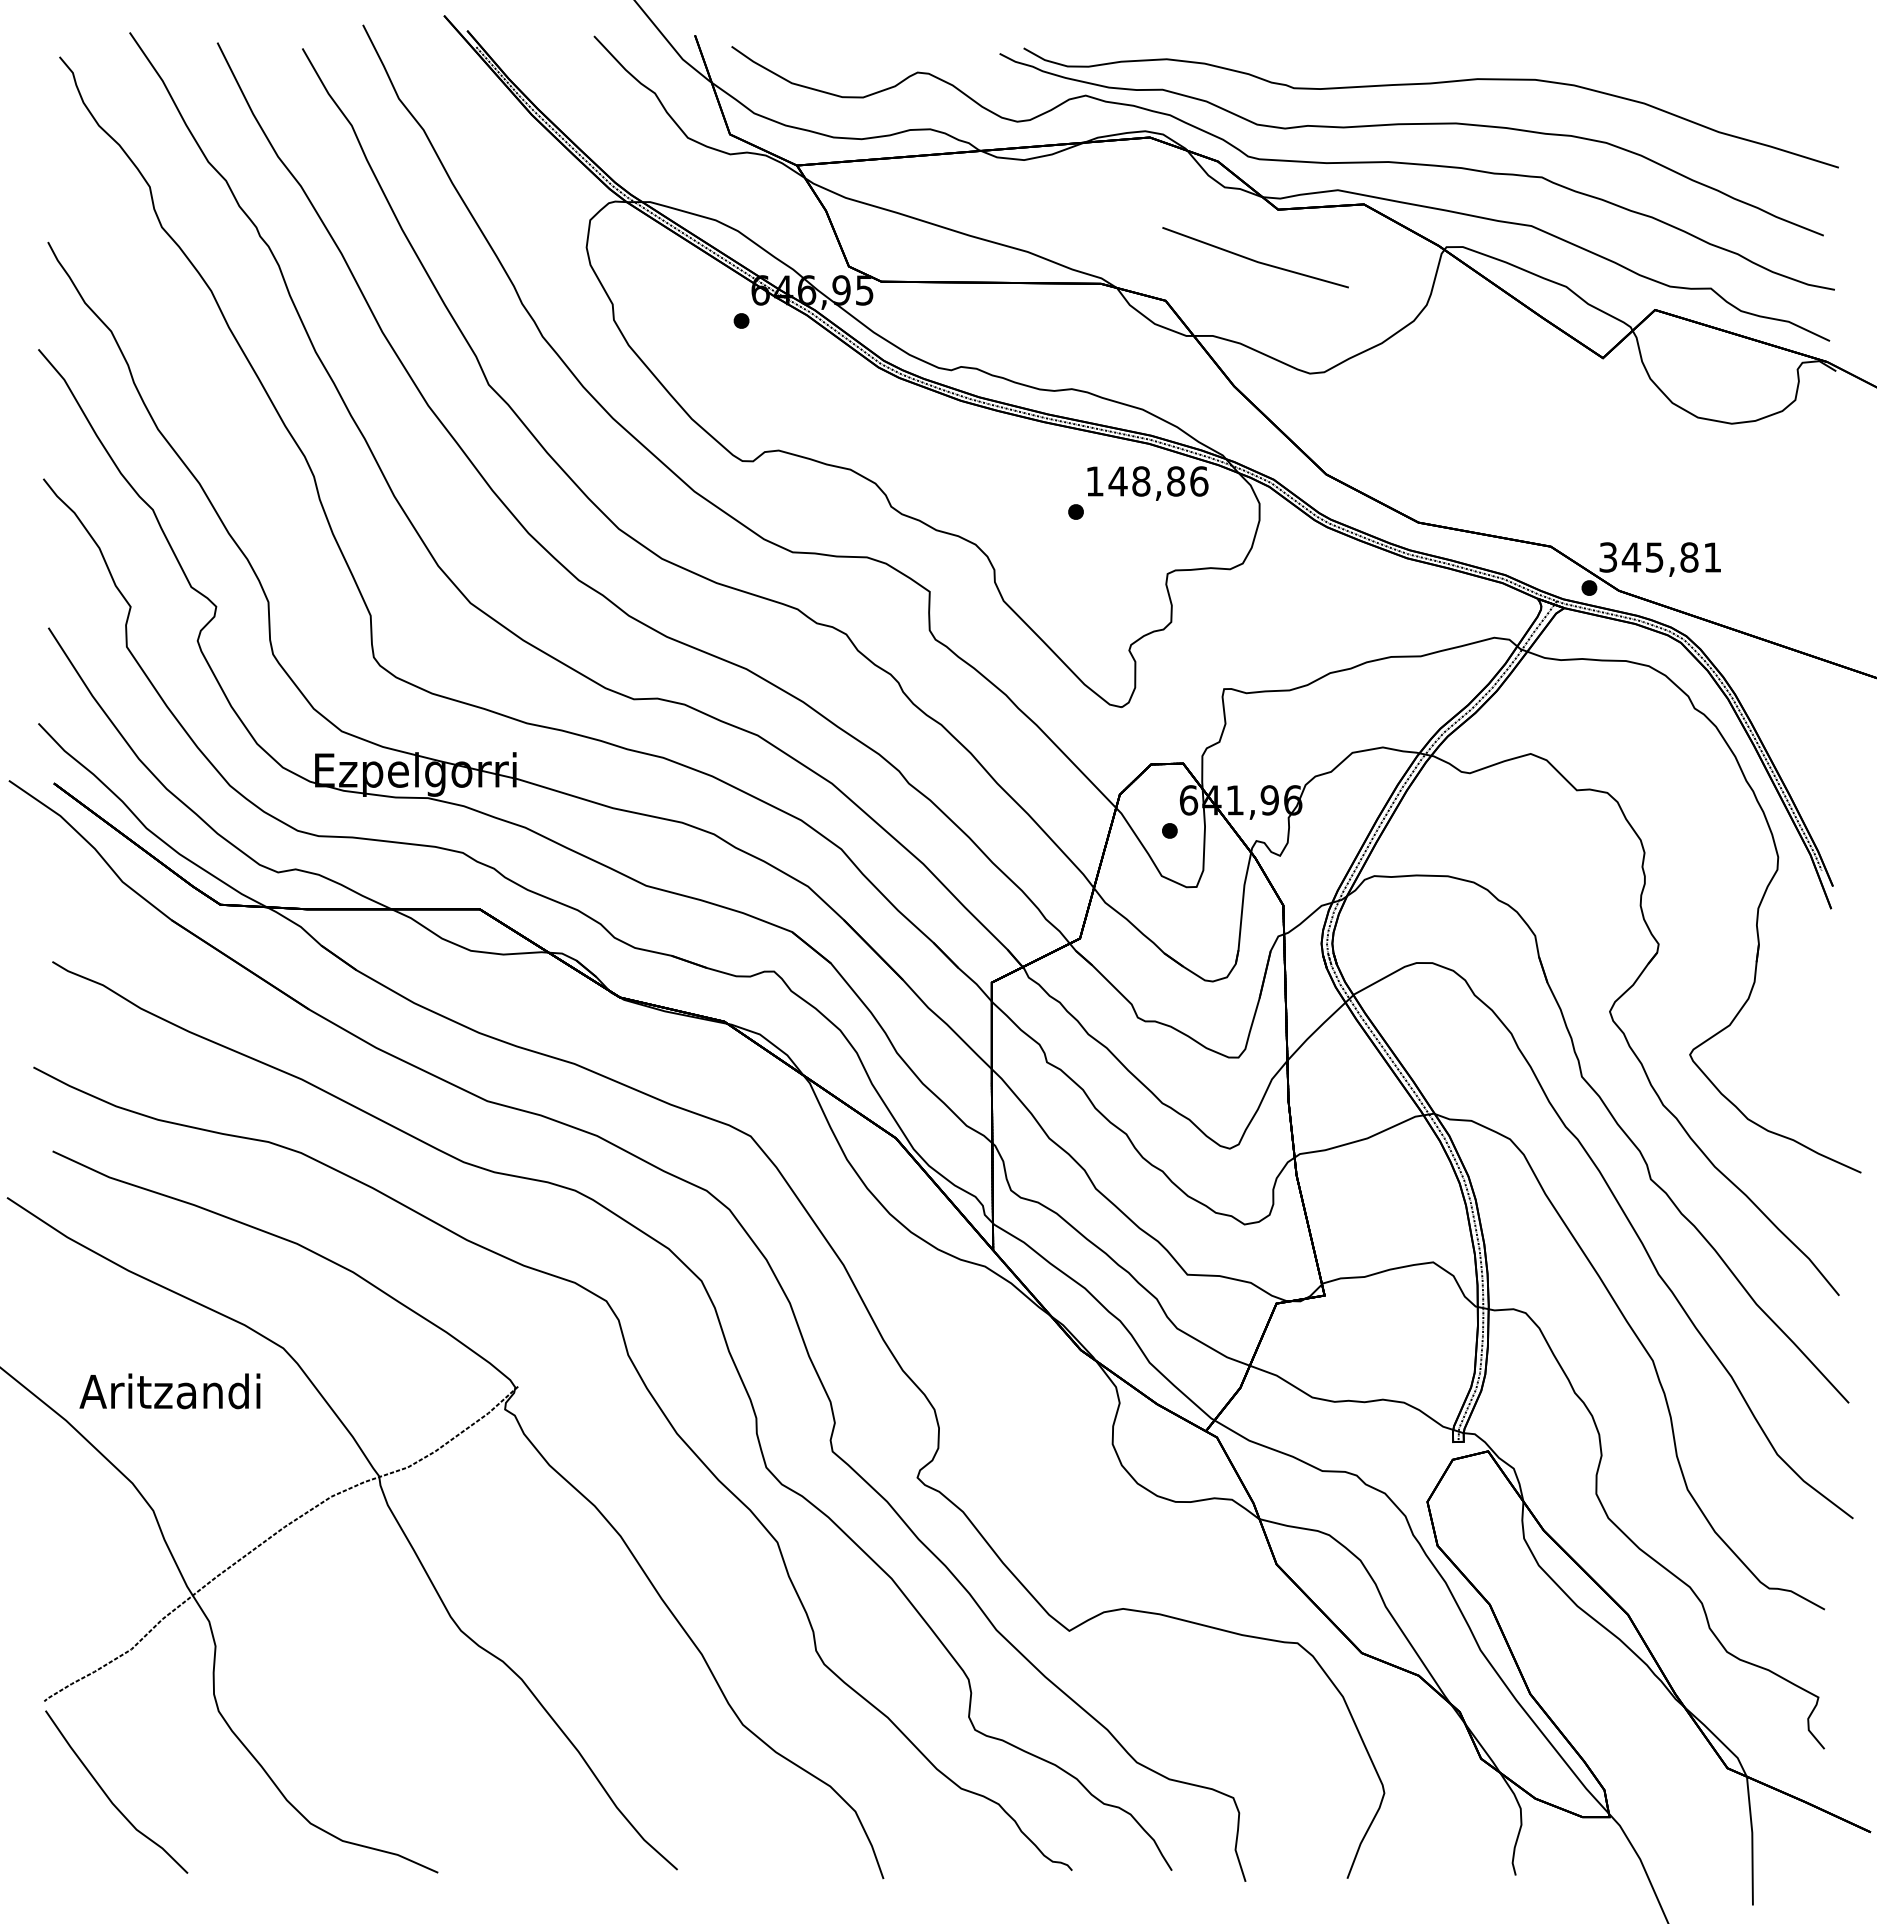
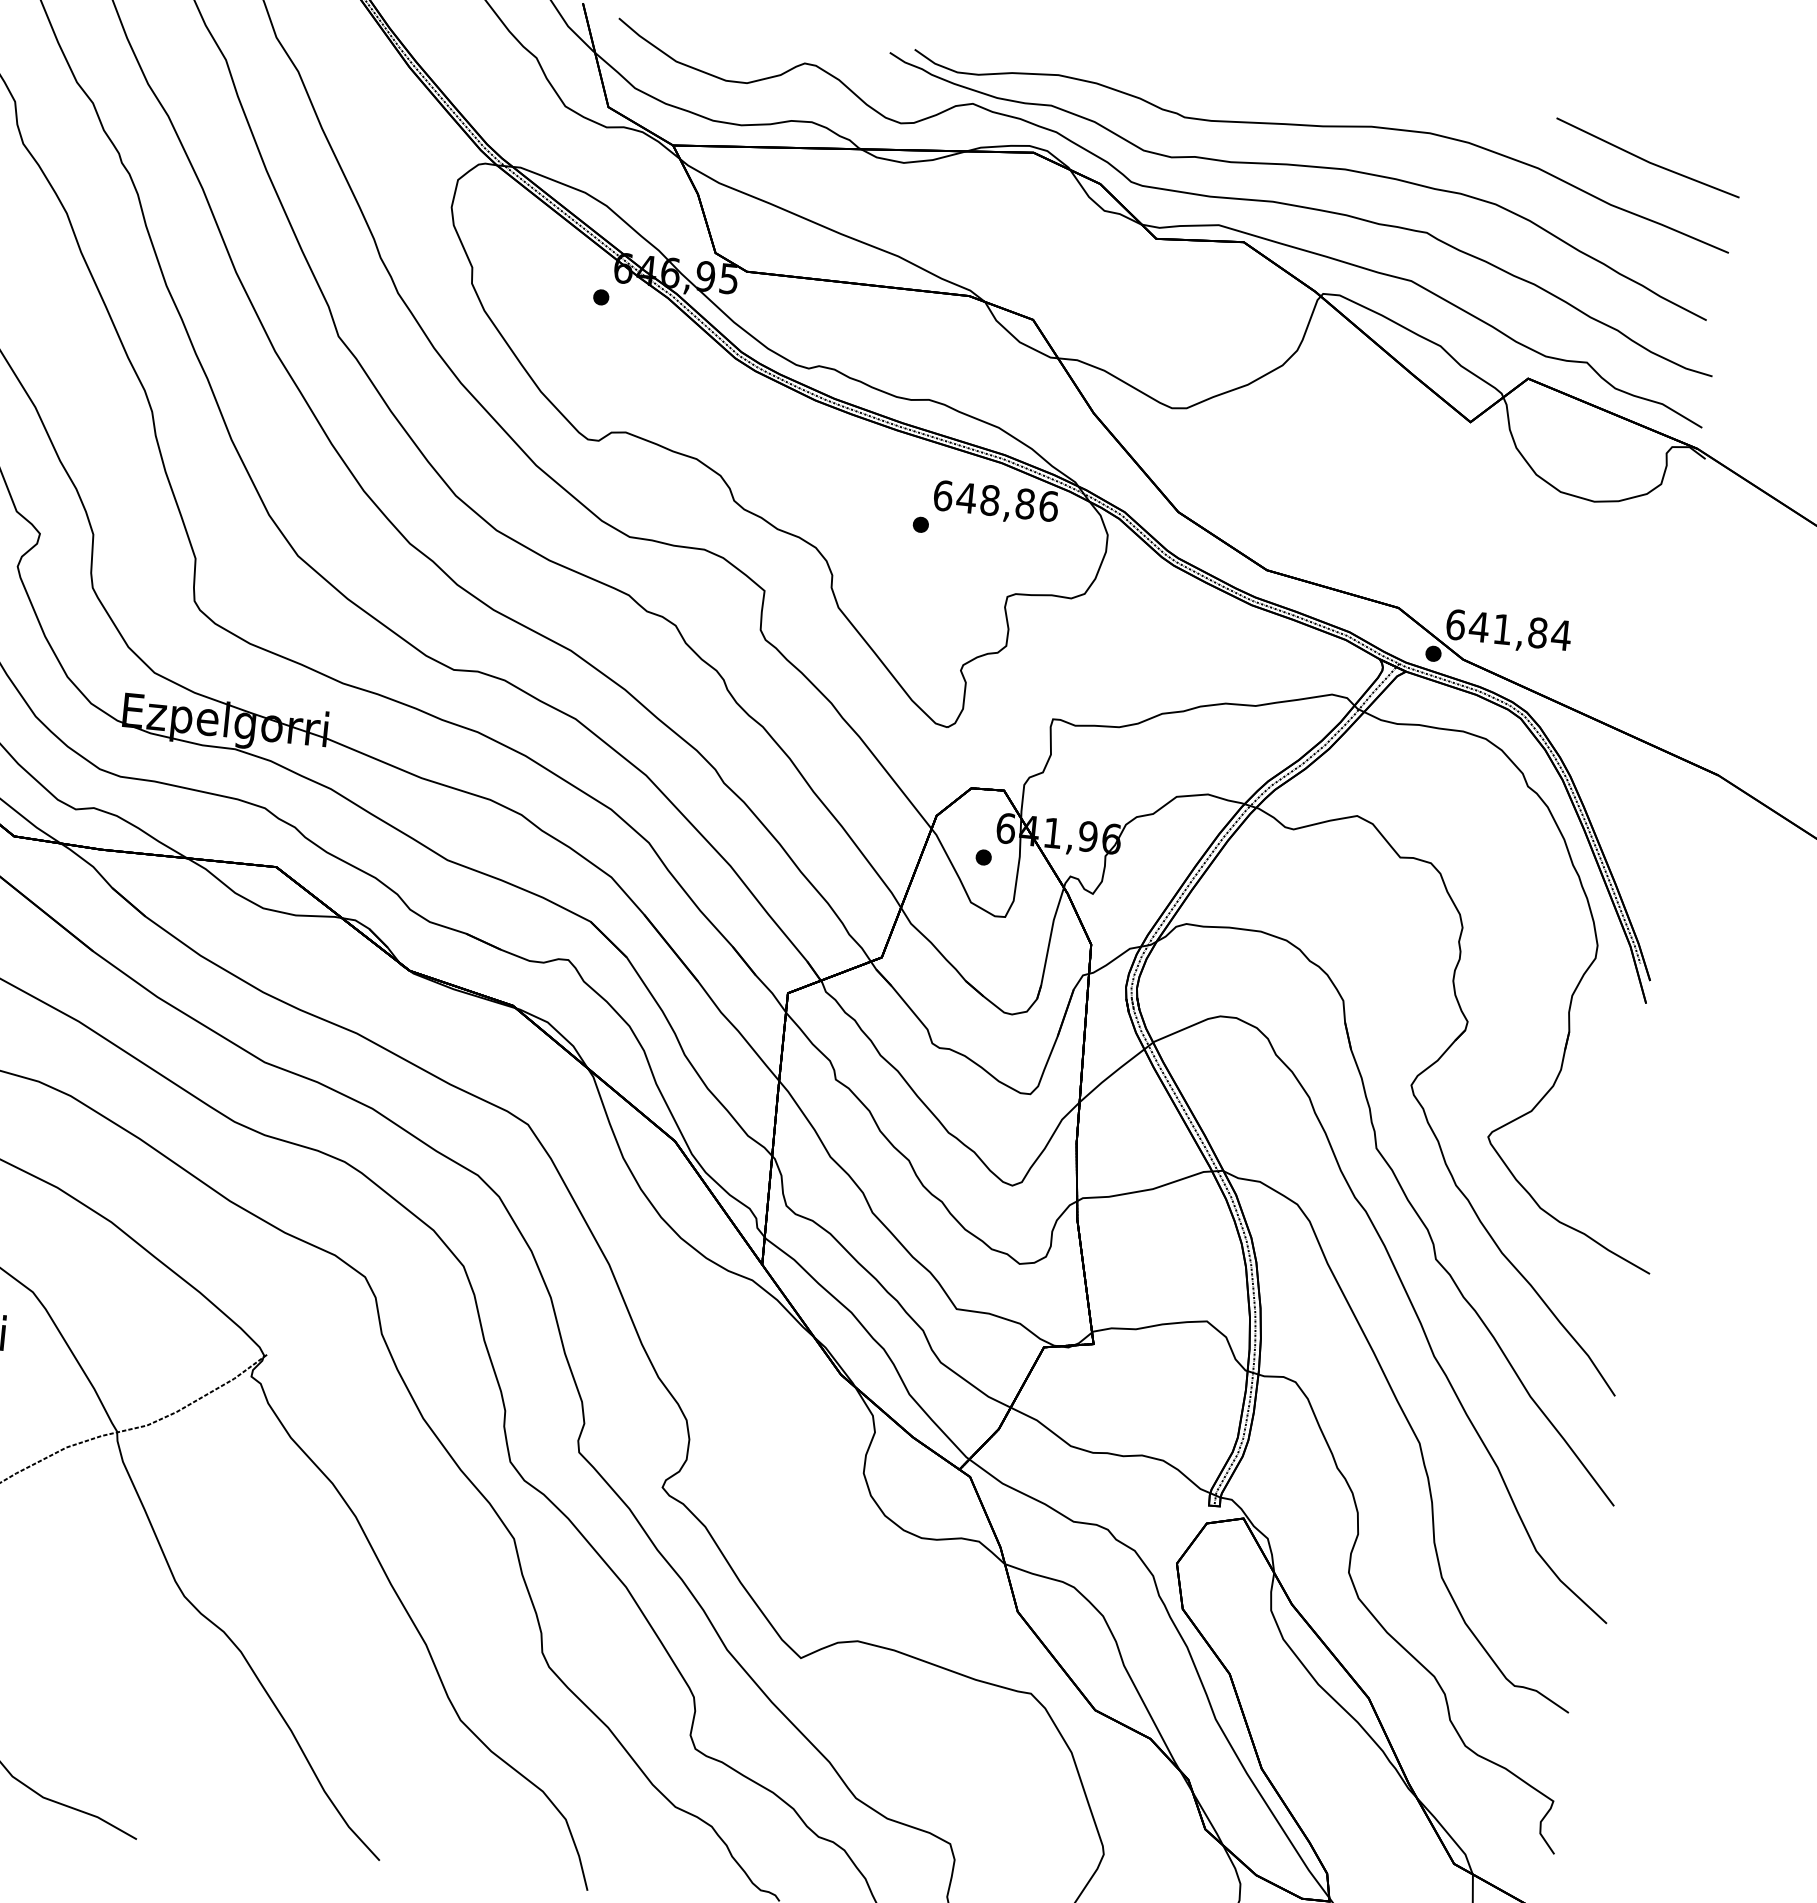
line: (1253, 259) -> (1645, 159), moved
text: (1095, 481) -> (943, 495), 148,86 -> 648,86
text: (1660, 557) -> (1508, 630), 345,81 -> 641,84

